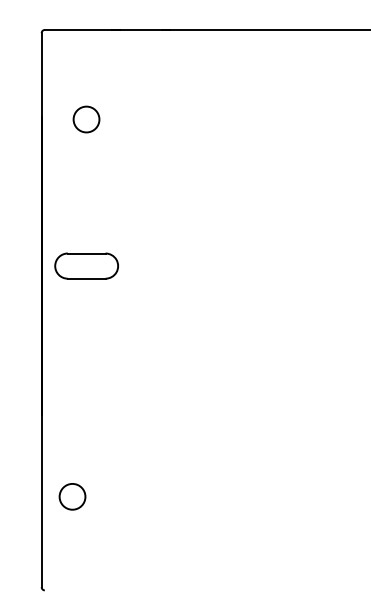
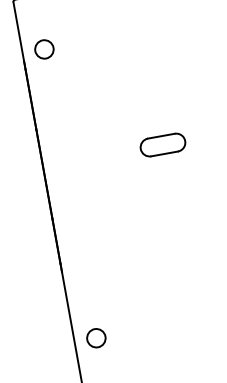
circle: (86, 119) -> (44, 49), moved
part: (86, 265) -> (162, 144), moved
circle: (72, 496) -> (96, 338), moved

